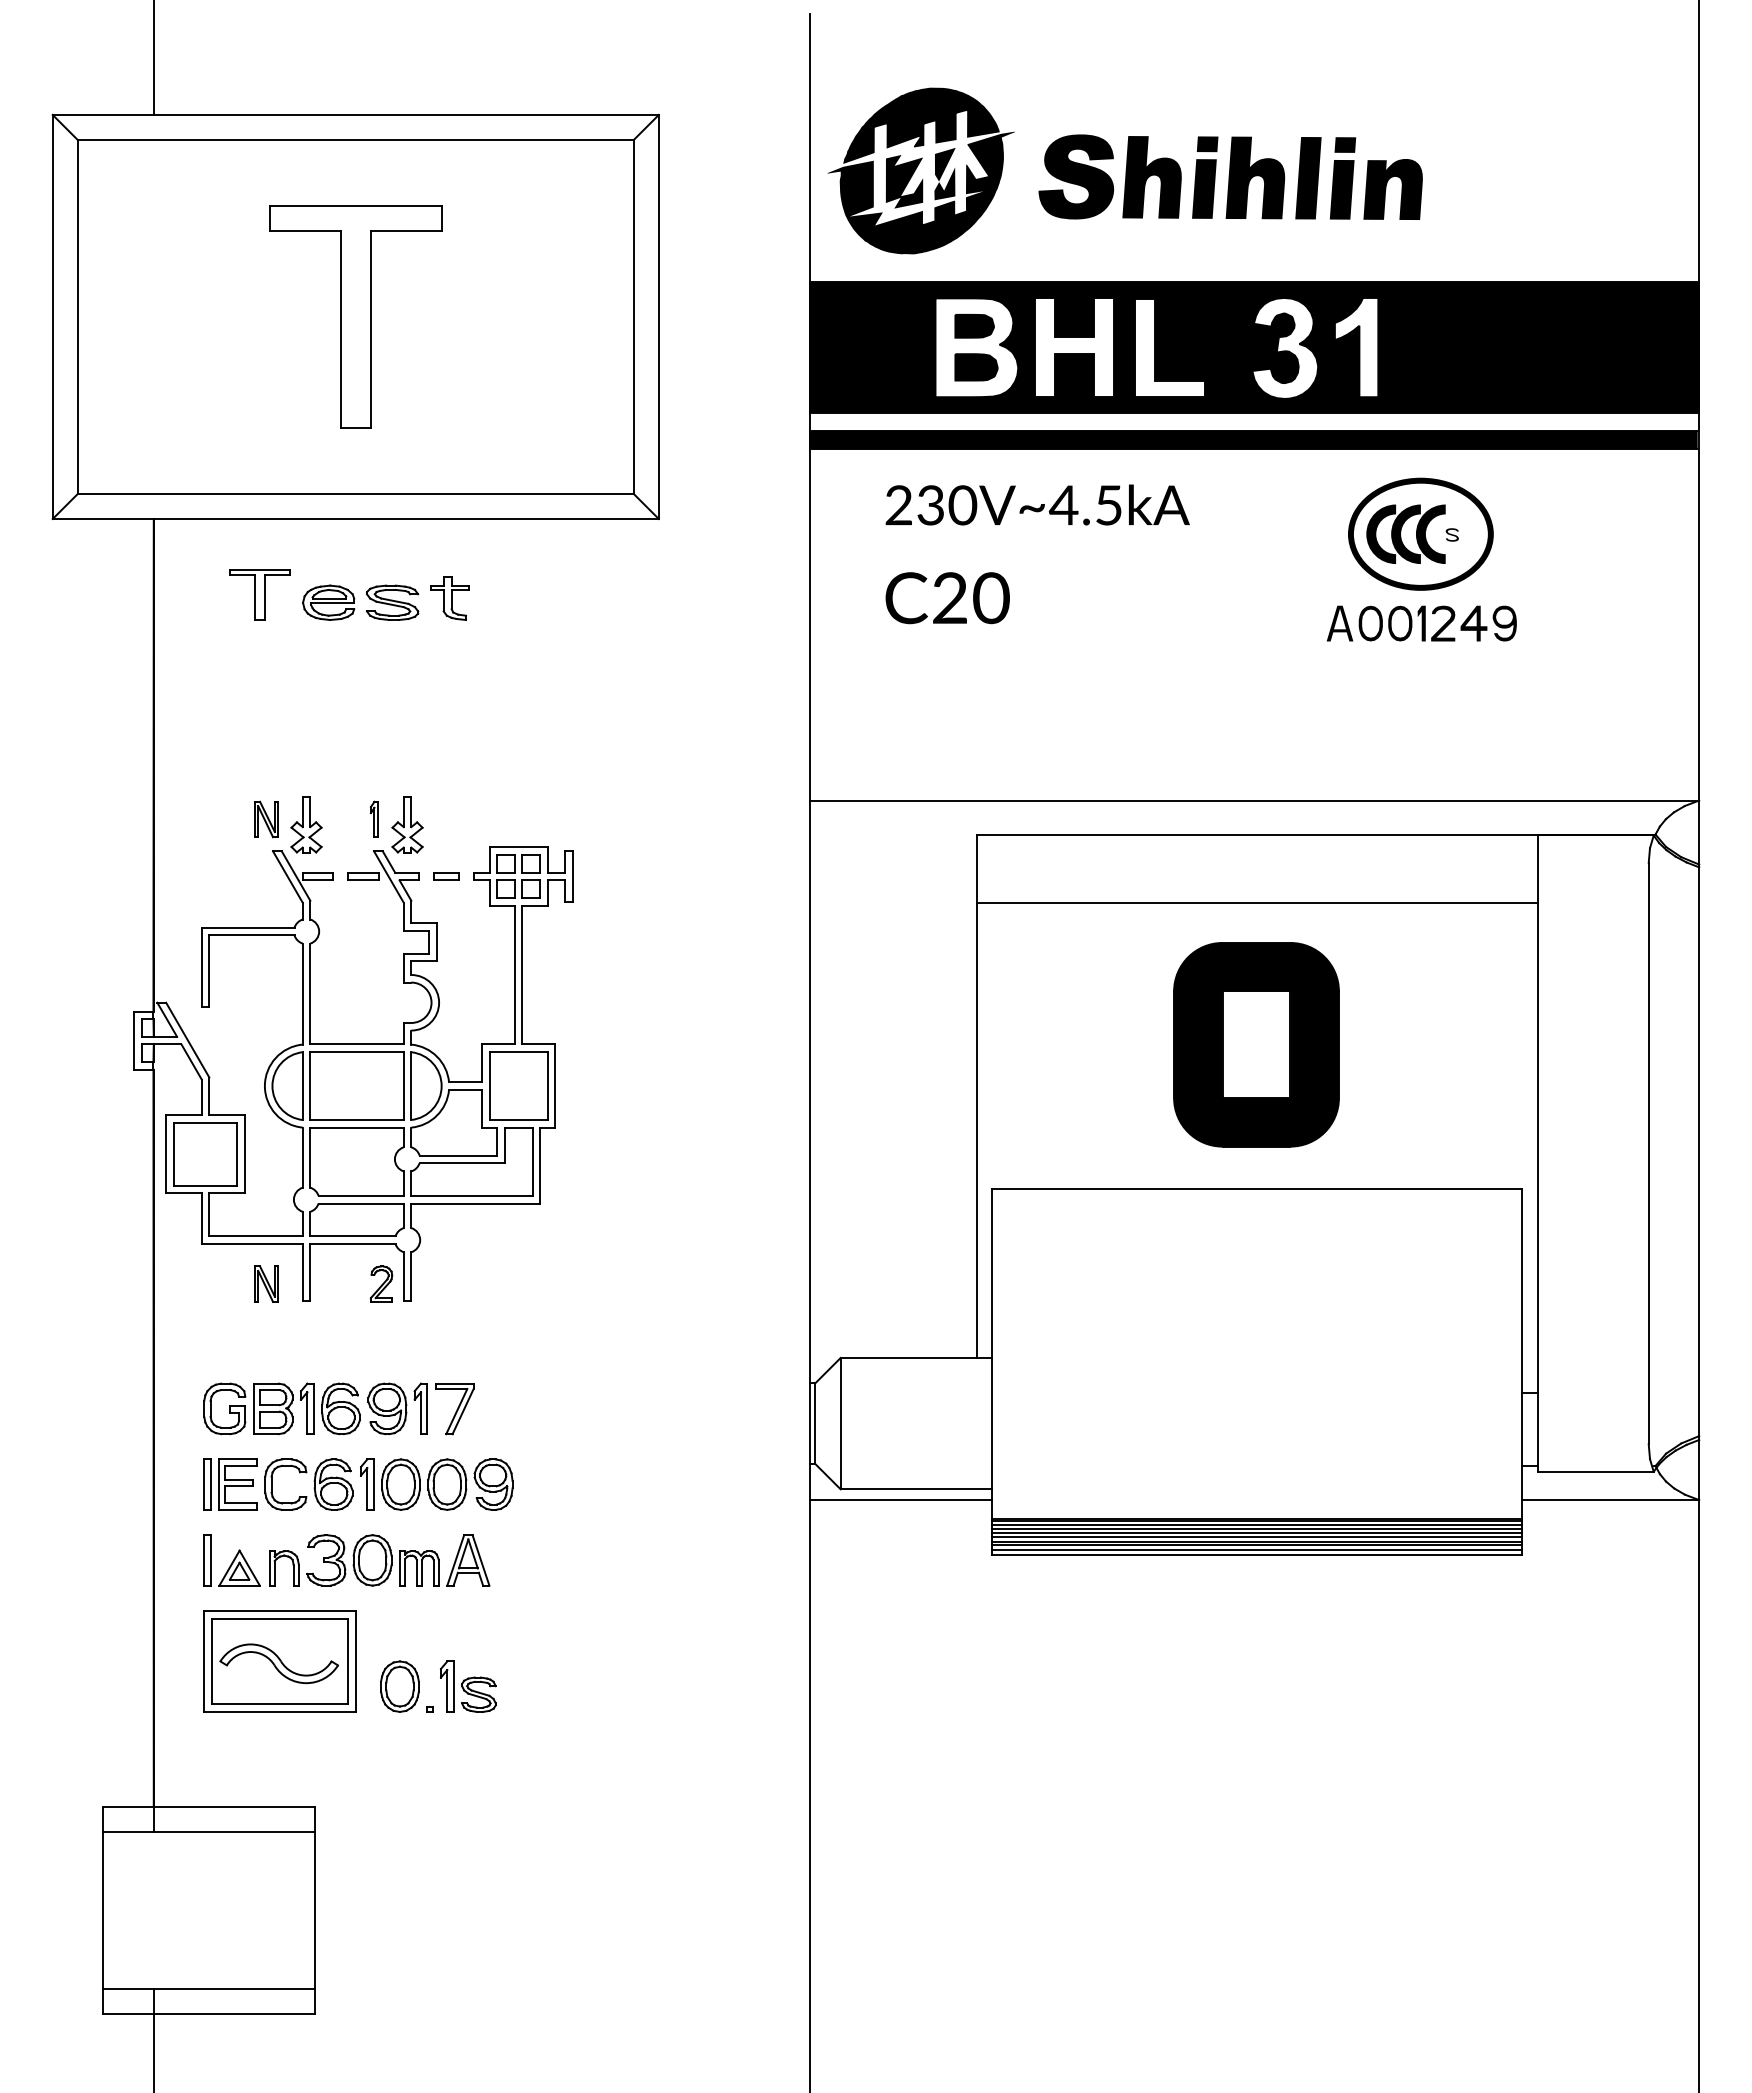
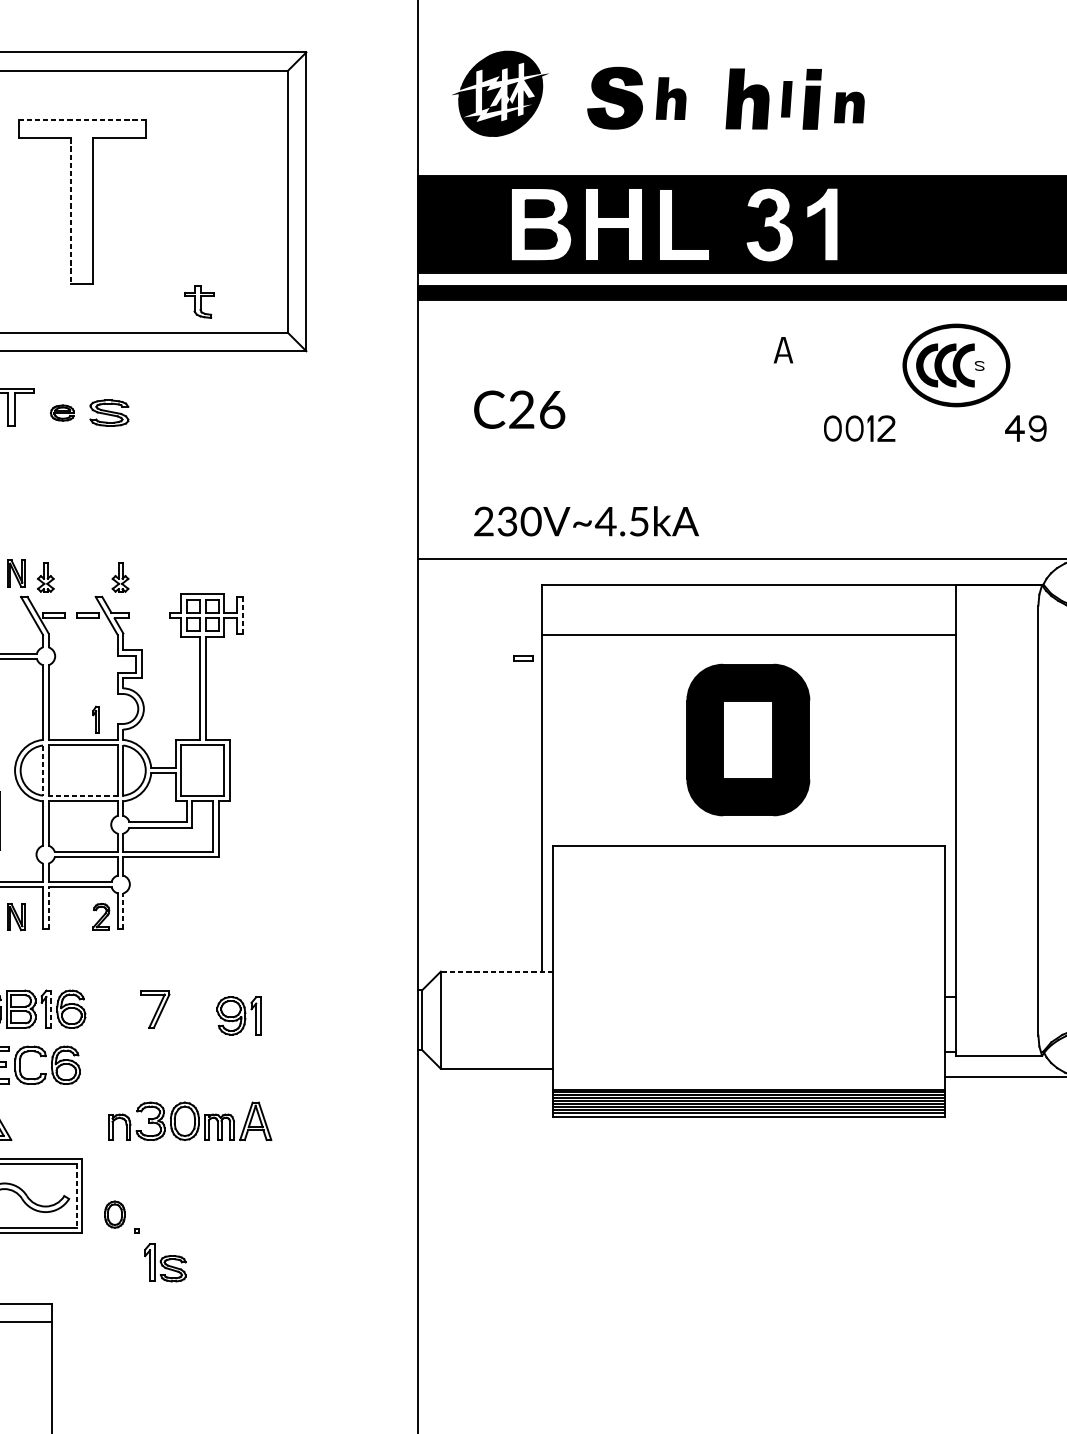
part: (920, 170) -> (499, 93), size x0.7
part: (1151, 177) -> (670, 98), size x0.7
part: (1205, 177) -> (710, 98), removed
part: (1308, 178) -> (786, 99), size x0.6
part: (1392, 189) -> (848, 107), size x0.7
line: (355, 205) -> (82, 119), solid -> dashed
line: (340, 330) -> (70, 211), solid -> dashed
text: (1037, 504) -> (586, 520), moved
part: (1420, 533) -> (956, 364), moved
text: (991, 597) -> (552, 409), C20 -> C26
part: (449, 598) -> (198, 302), moved
part: (328, 602) -> (62, 412), size x0.6
part: (1339, 623) -> (783, 350), moved
part: (1488, 623) -> (1025, 428), moved
part: (373, 818) -> (95, 719), moved
part: (306, 824) -> (45, 577), size x0.7
part: (407, 824) -> (120, 577), size x0.7
part: (446, 876) -> (523, 658), moved
line: (572, 876) -> (242, 615), solid -> dashed
line: (302, 1086) -> (42, 770), solid -> dashed
line: (357, 1120) -> (83, 796), solid -> dashed
line: (310, 1271) -> (48, 907), solid -> dashed
line: (411, 1275) -> (123, 910), solid -> dashed
line: (916, 1358) -> (496, 972), solid -> dashed
line: (313, 1408) -> (50, 1009), solid -> dashed
part: (397, 1408) -> (238, 1015), moved
part: (436, 1484) -> (141, 1065), removed
line: (901, 1500) -> (485, 1077), removed
part: (379, 1560) -> (190, 1121), moved
line: (348, 1661) -> (76, 1196), solid -> dashed
part: (399, 1686) -> (114, 1214), size x0.7
part: (468, 1686) -> (165, 1262), moved

